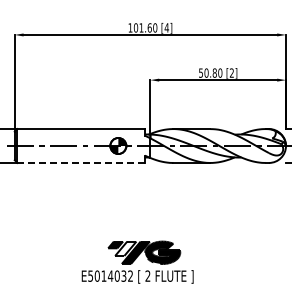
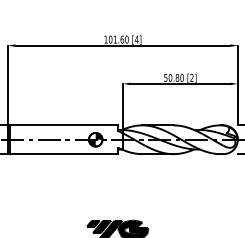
line: (81, 162) -> (64, 153), dashed -> solid
fill: (125, 248) -> (101, 226), added

